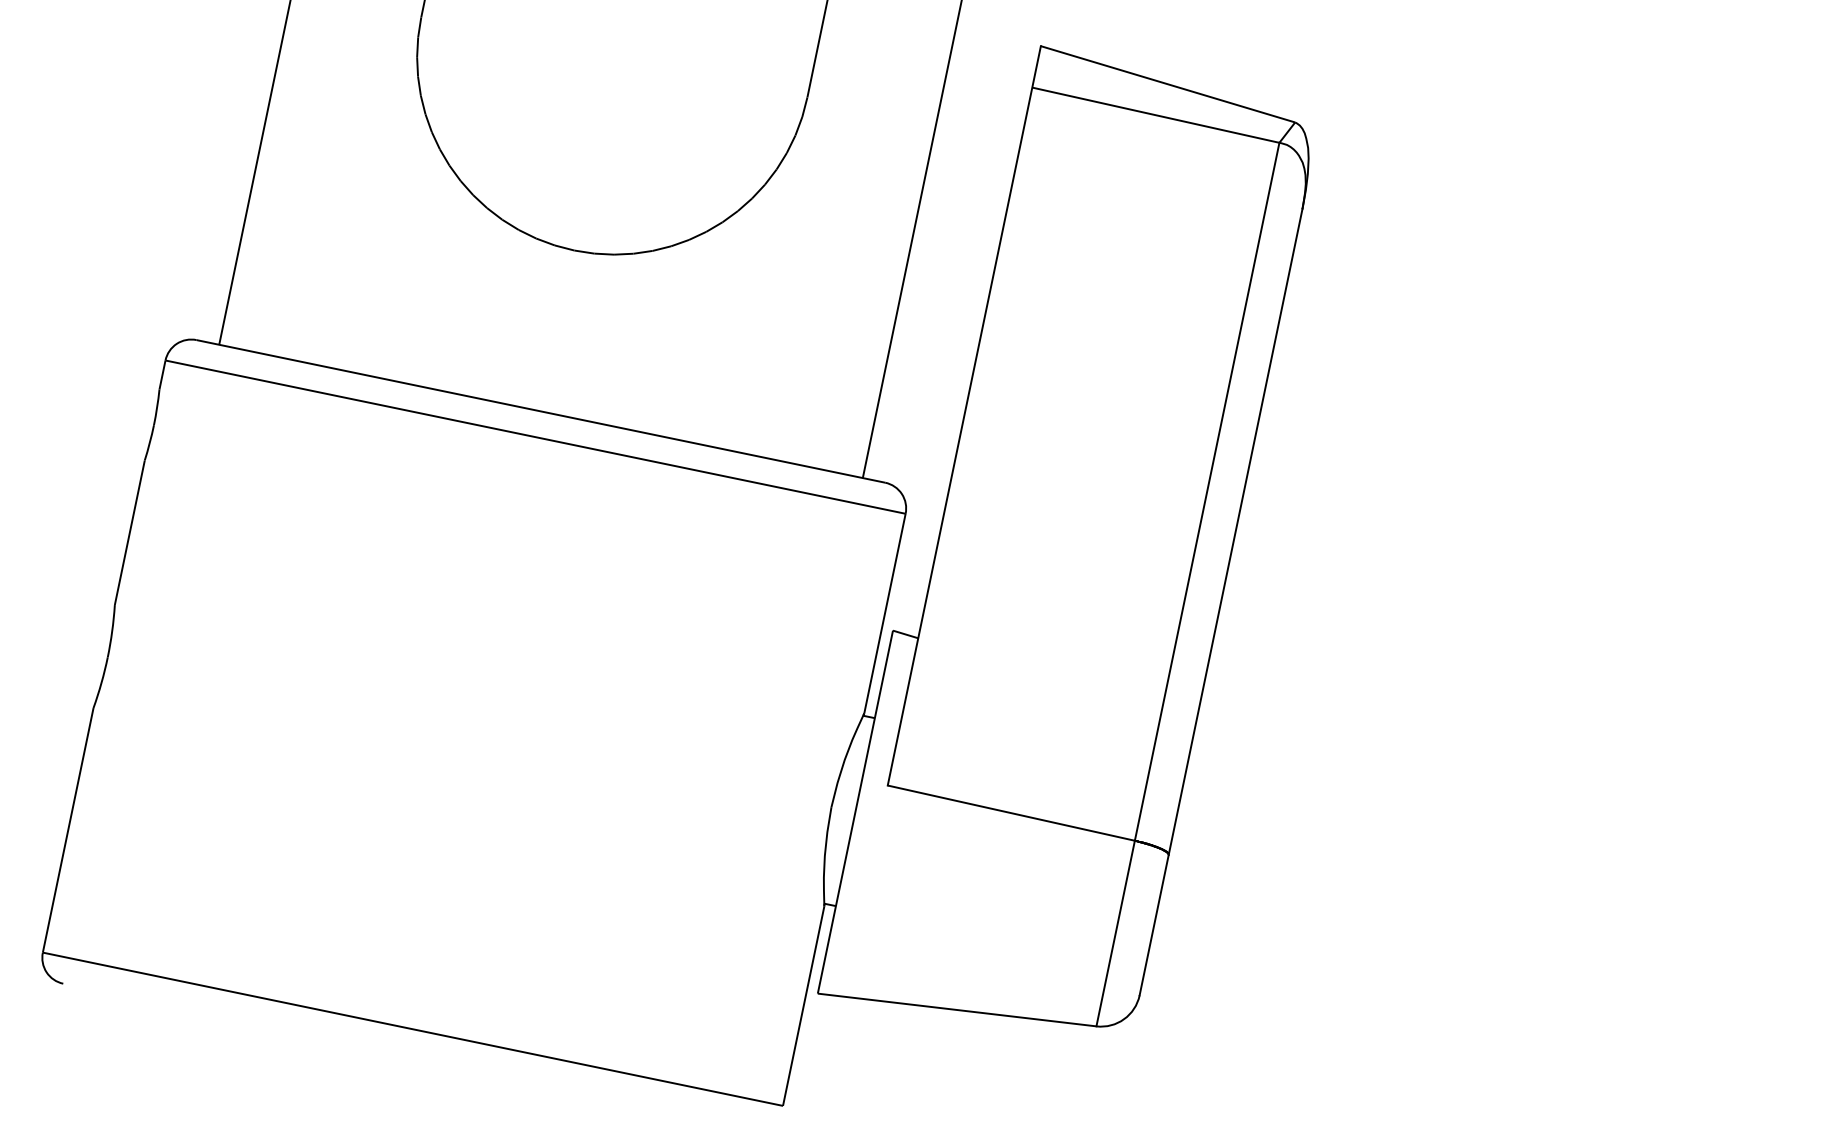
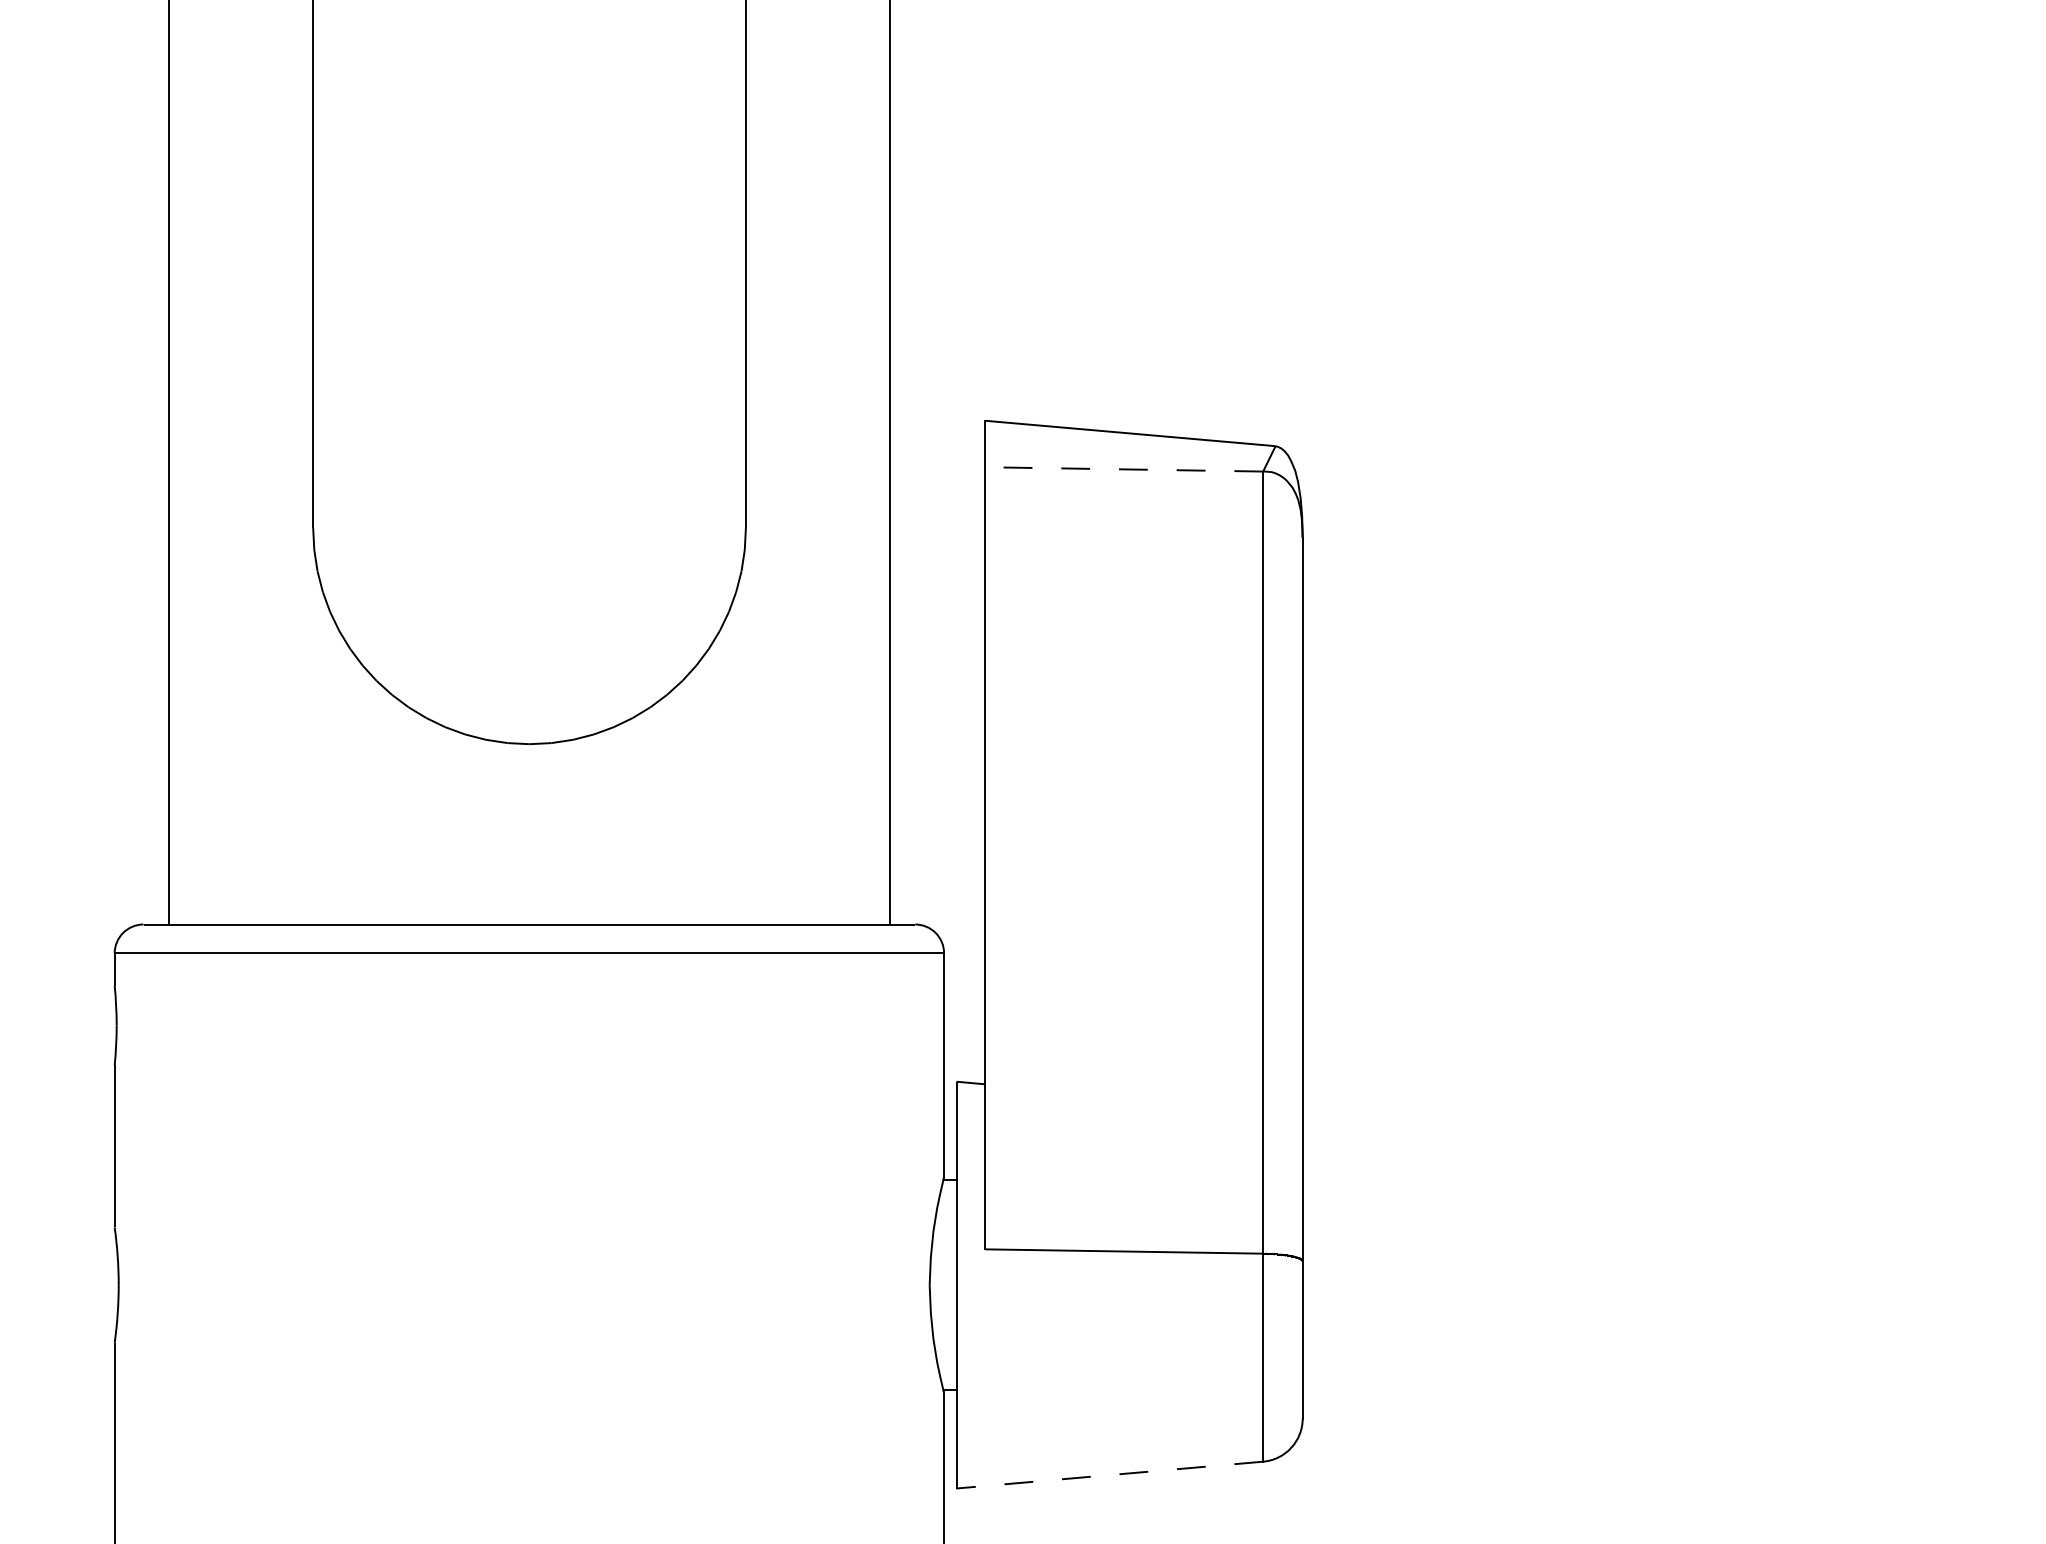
line: (1156, 115) -> (1124, 469), solid -> dashed
line: (956, 1010) -> (1109, 1475), solid -> dashed

